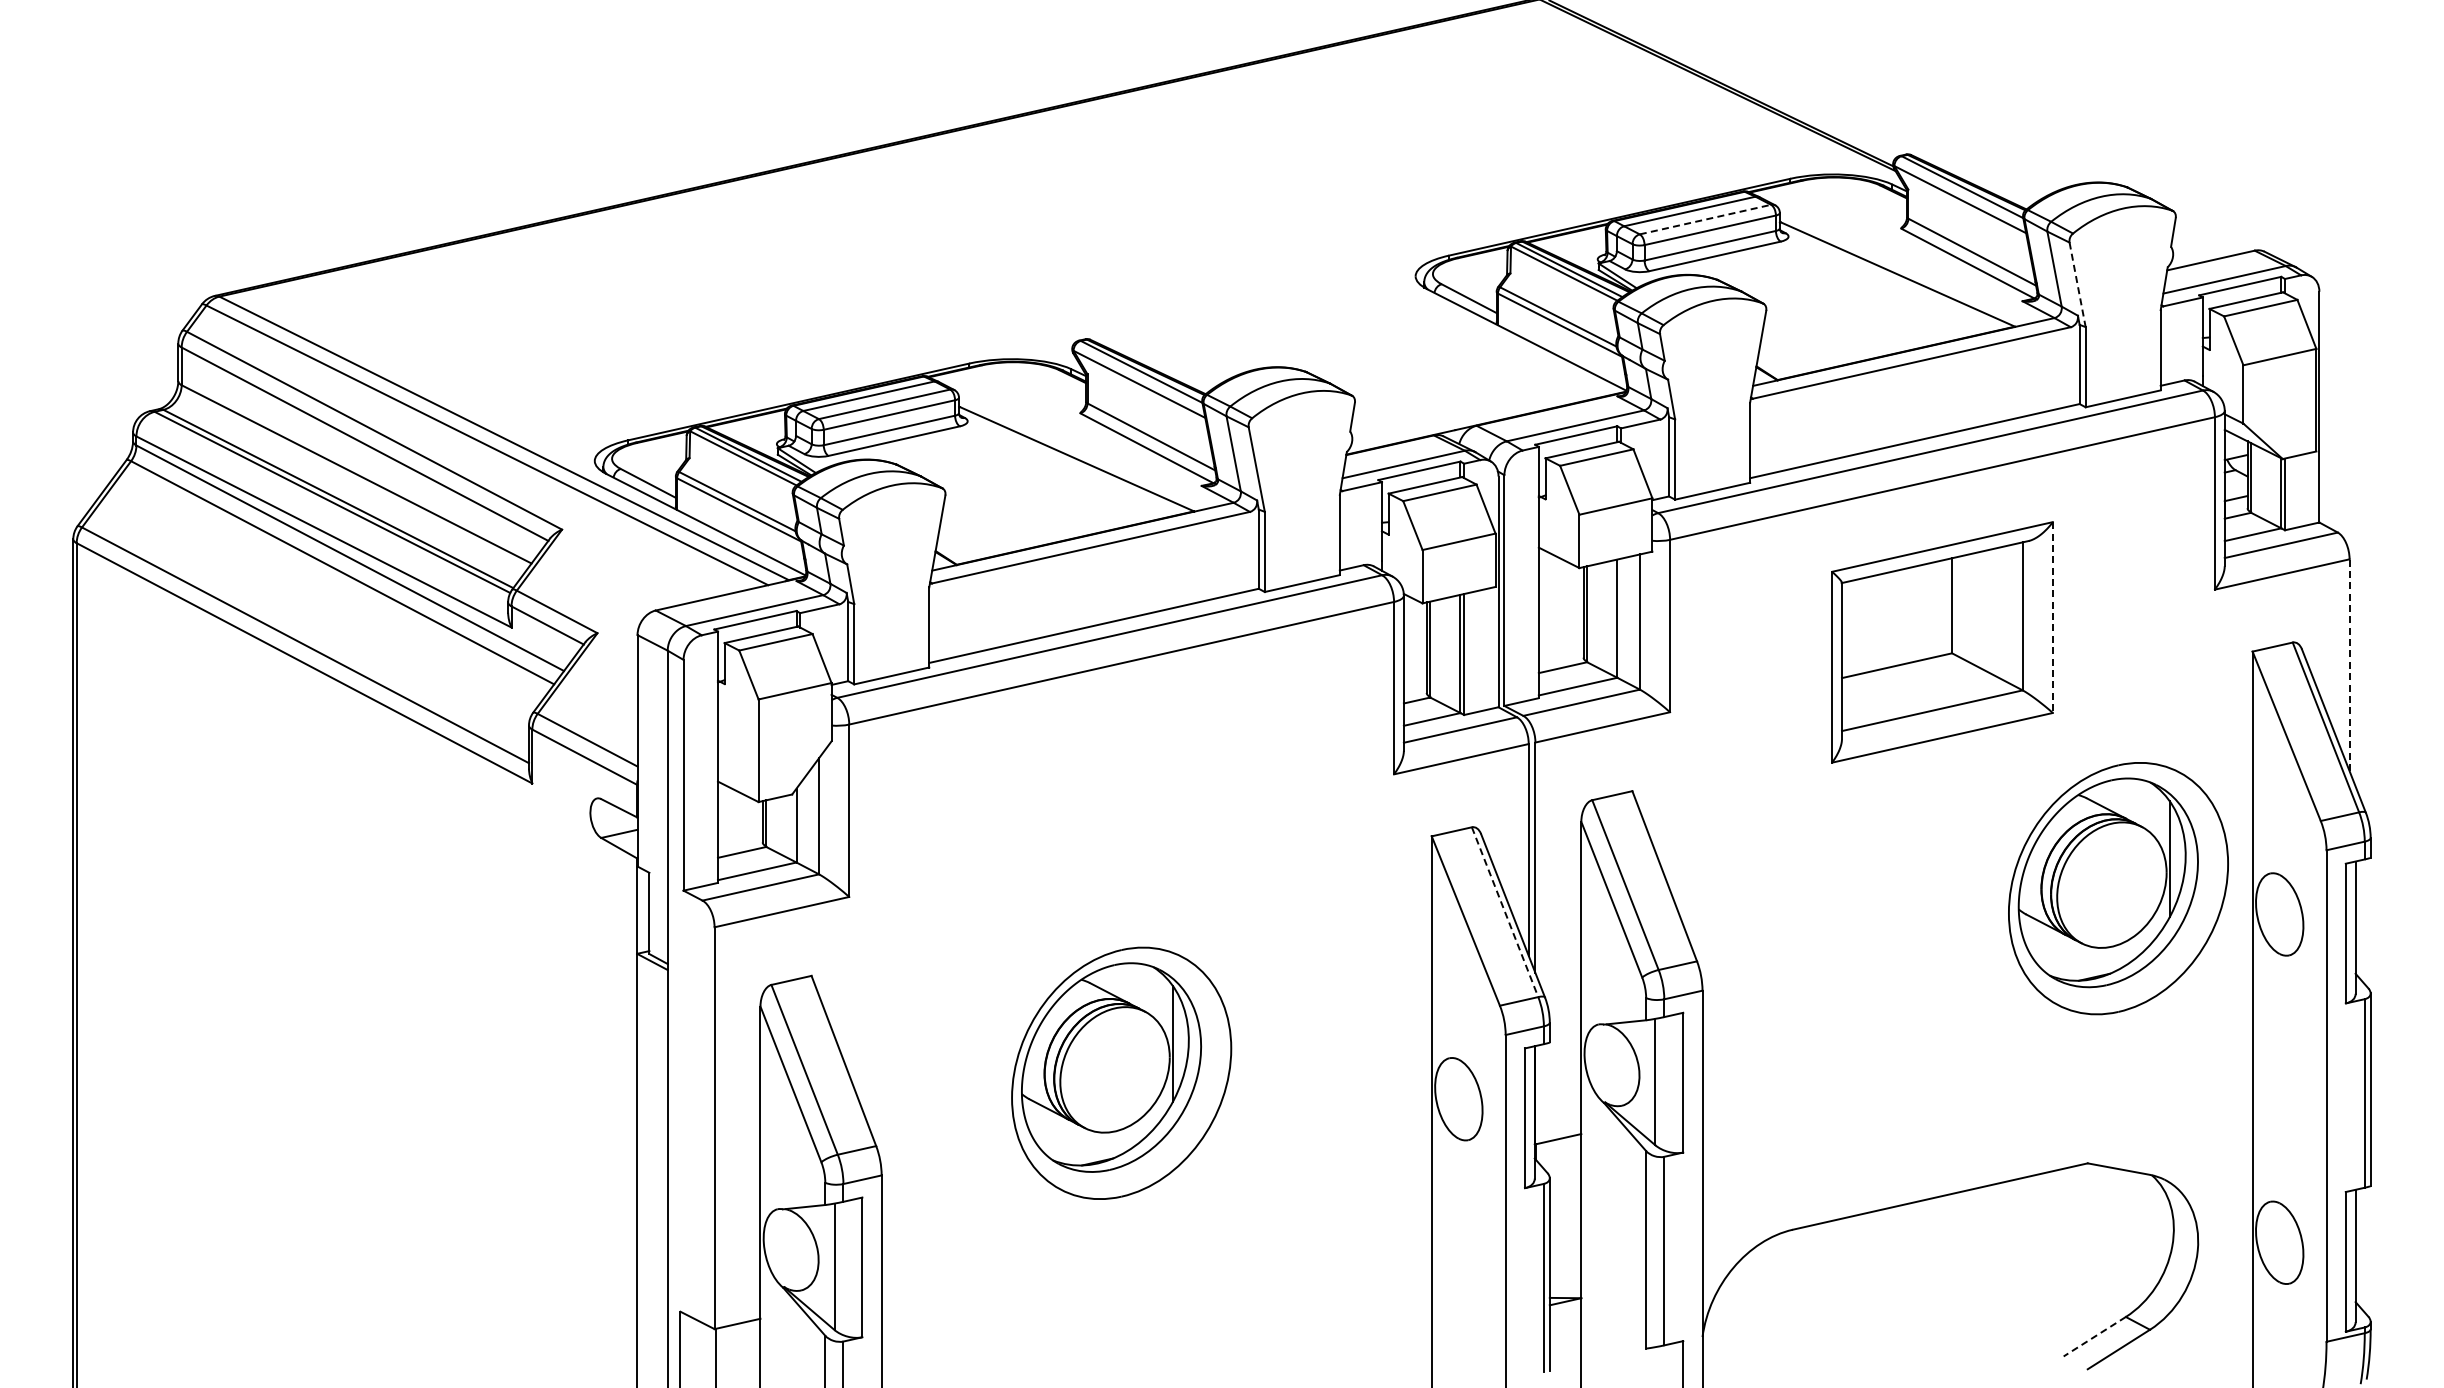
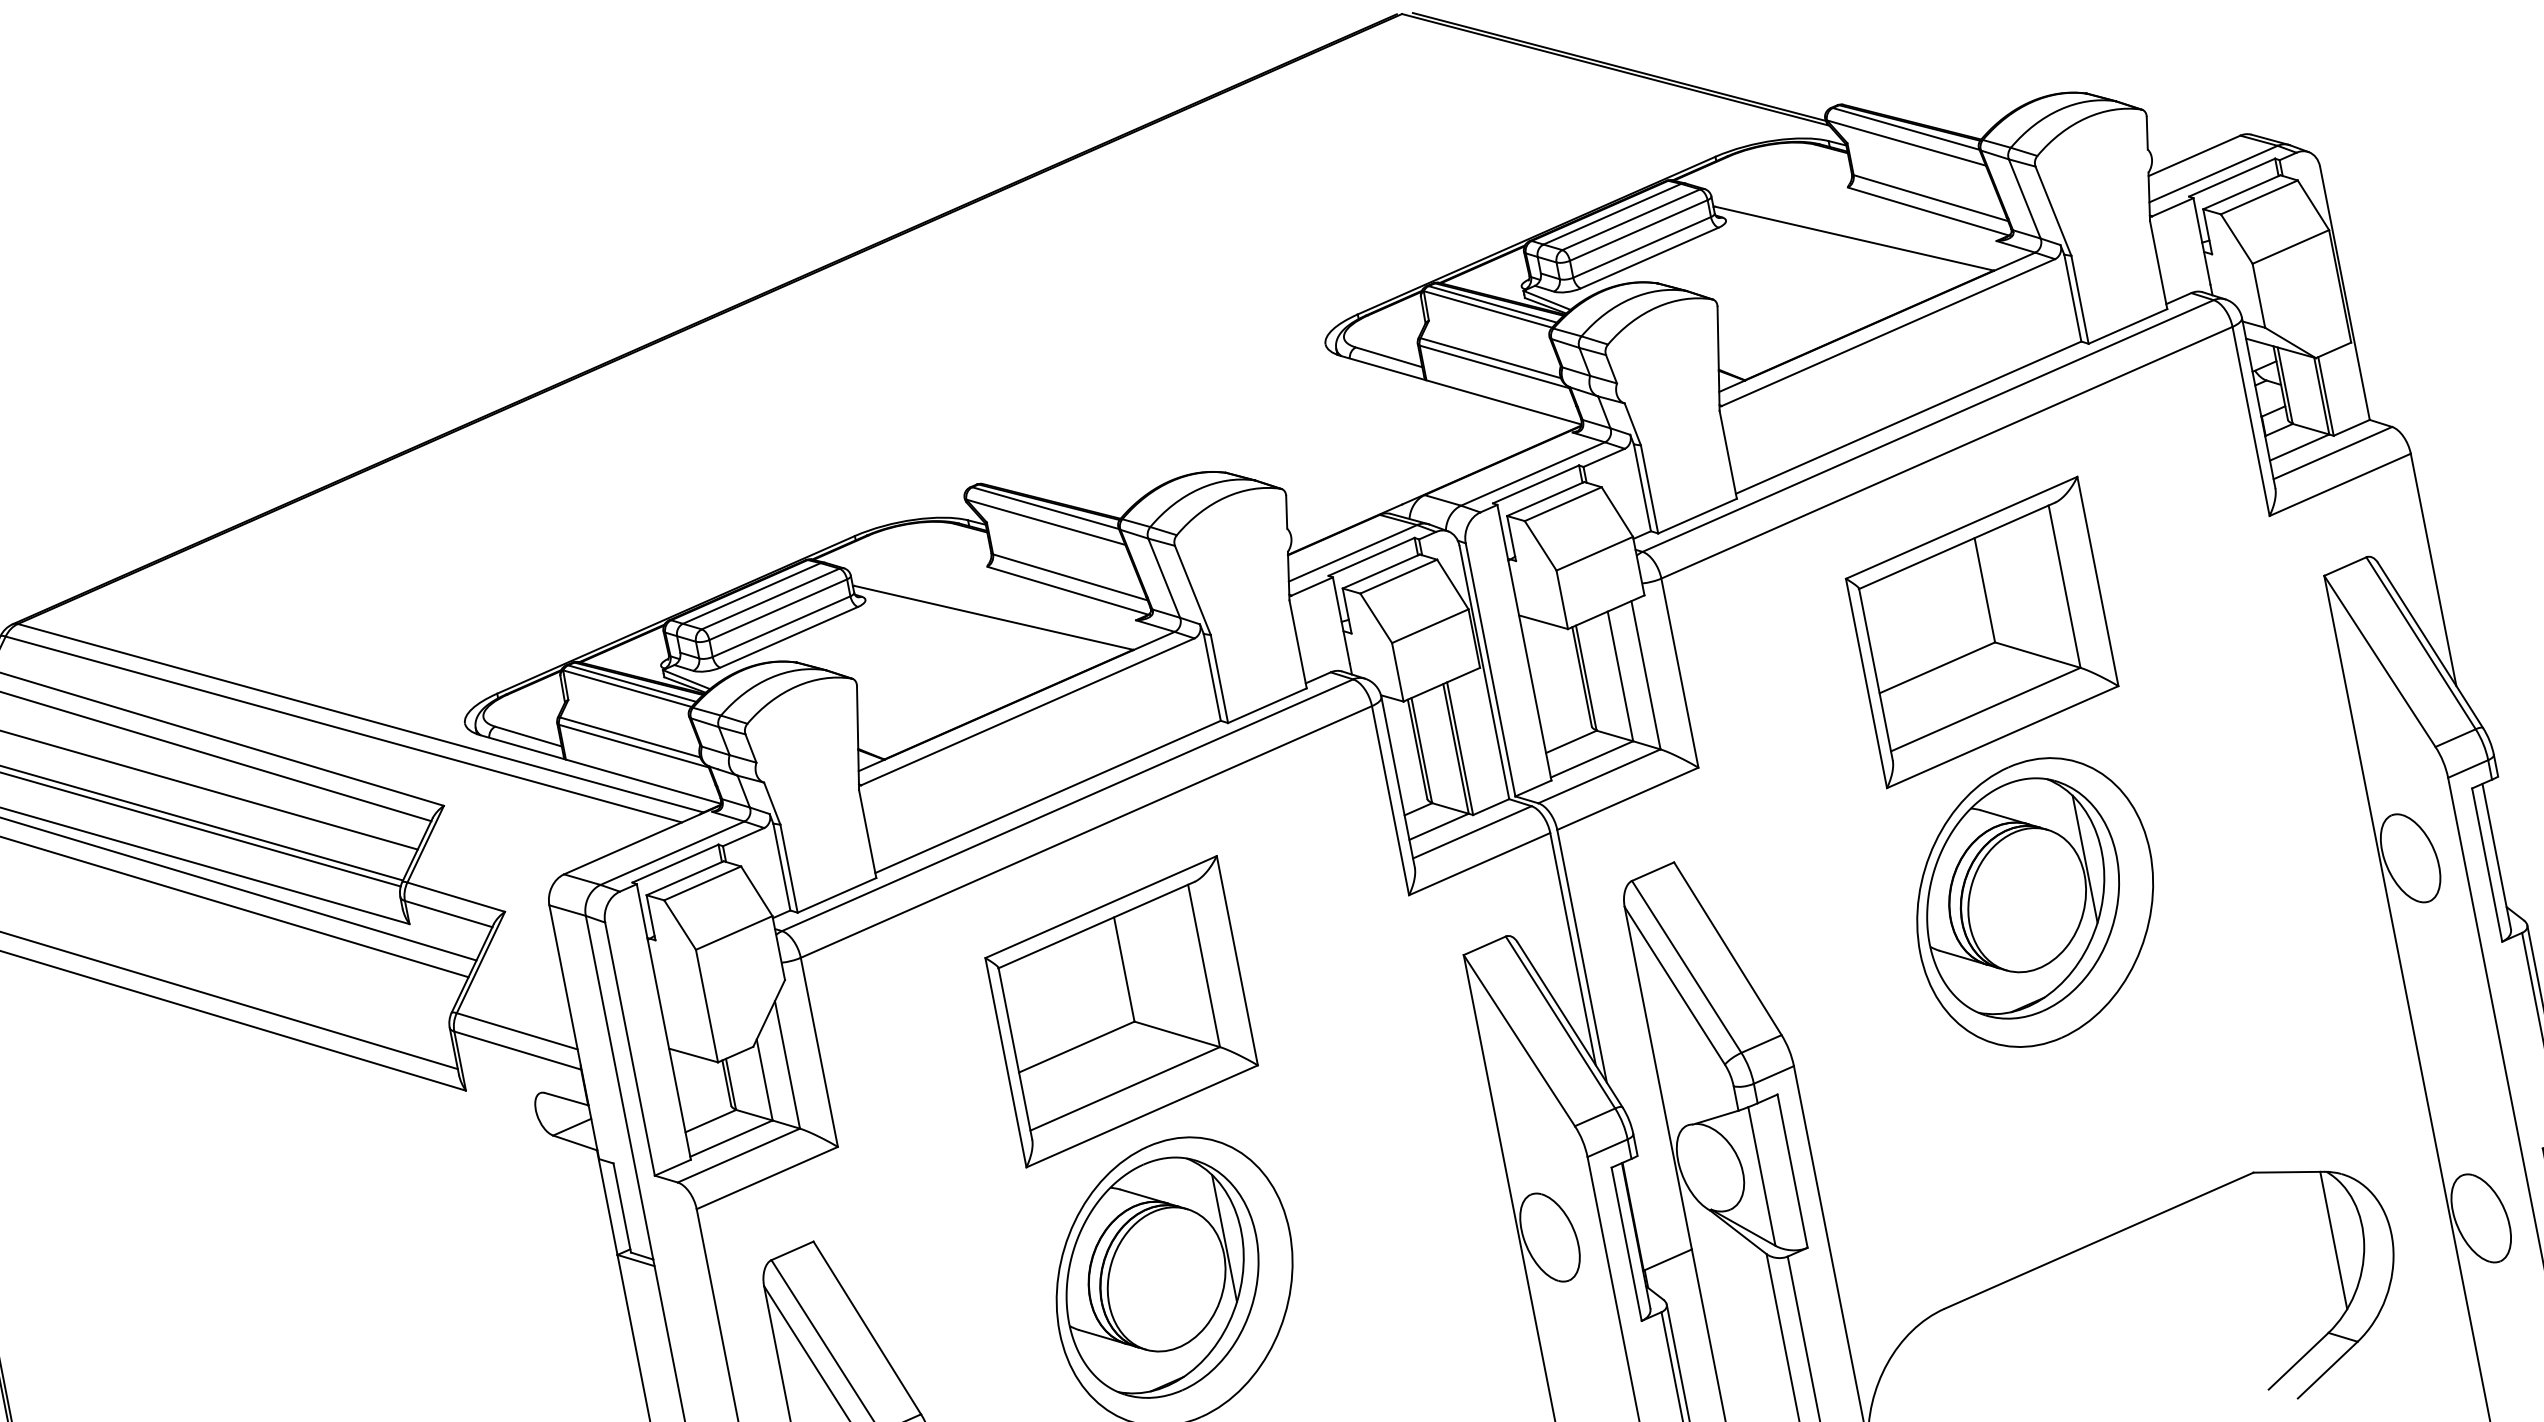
line: (1705, 219) -> (1631, 219), dashed -> solid
line: (2077, 285) -> (2053, 211), dashed -> solid
line: (2052, 618) -> (2097, 582), dashed -> solid
line: (2349, 665) -> (2433, 570), dashed -> solid
part: (1121, 826) -> (1121, 1011), added
part: (2118, 888) -> (2035, 902), moved
line: (1505, 912) -> (1561, 1022), dashed -> solid
line: (2146, 1236) -> (2333, 1240), added
line: (2094, 1336) -> (2298, 1361), dashed -> solid

